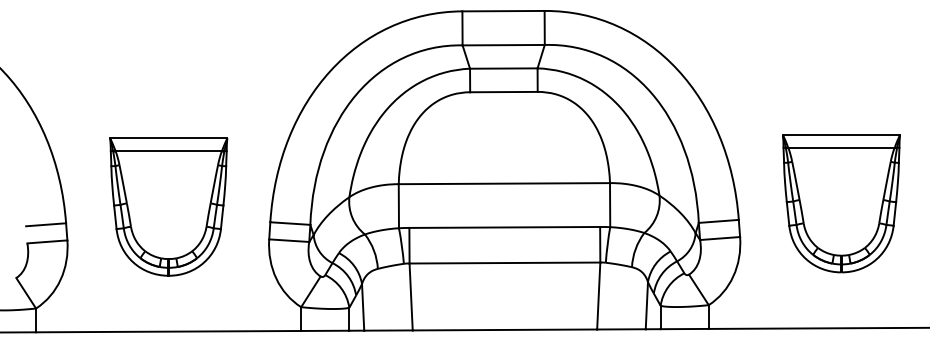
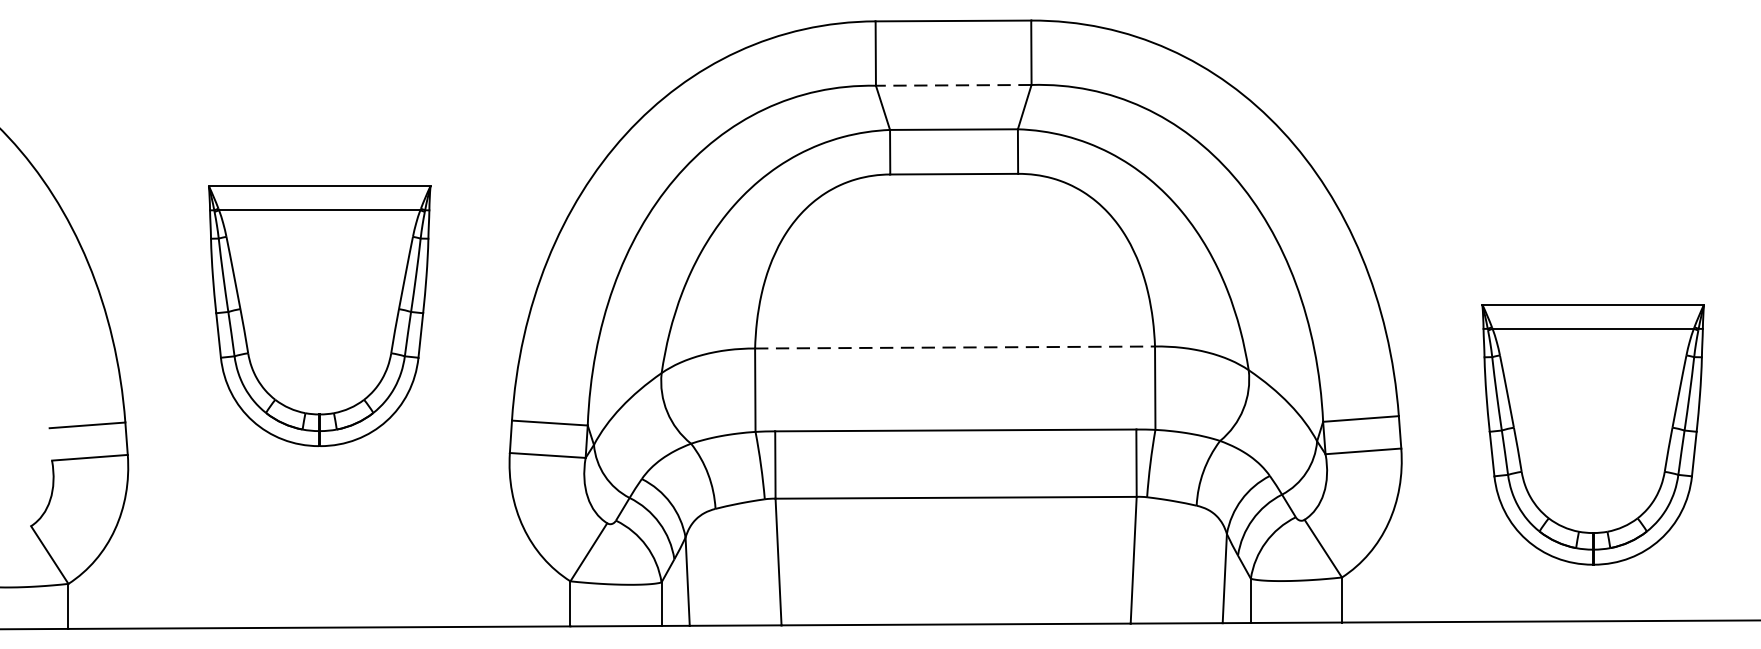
line: (503, 45) -> (953, 85), solid -> dashed
line: (504, 183) -> (955, 347), solid -> dashed
part: (841, 203) -> (1593, 434), moved
part: (168, 206) -> (319, 315), moved

